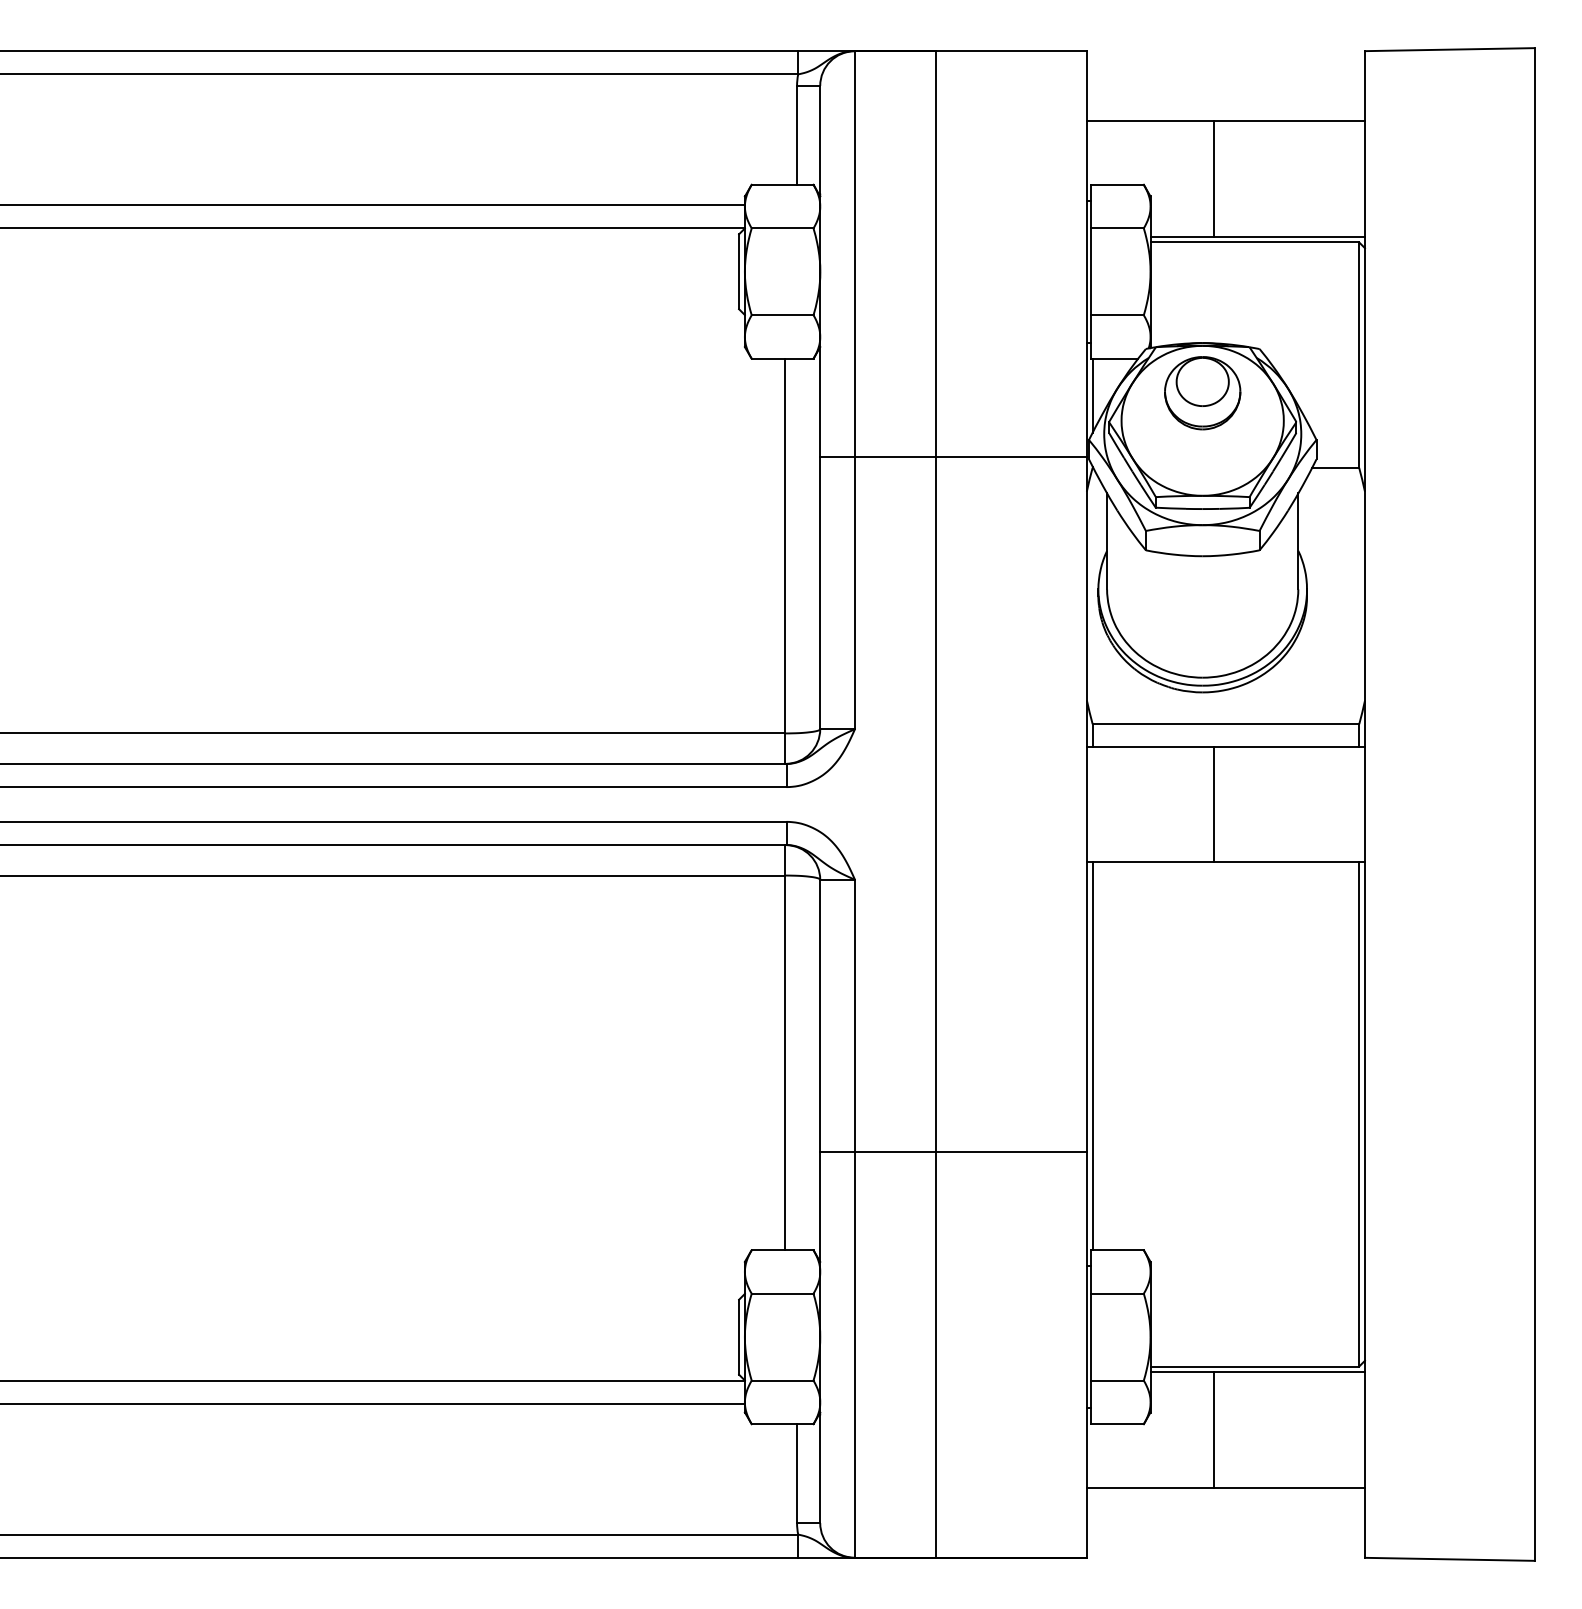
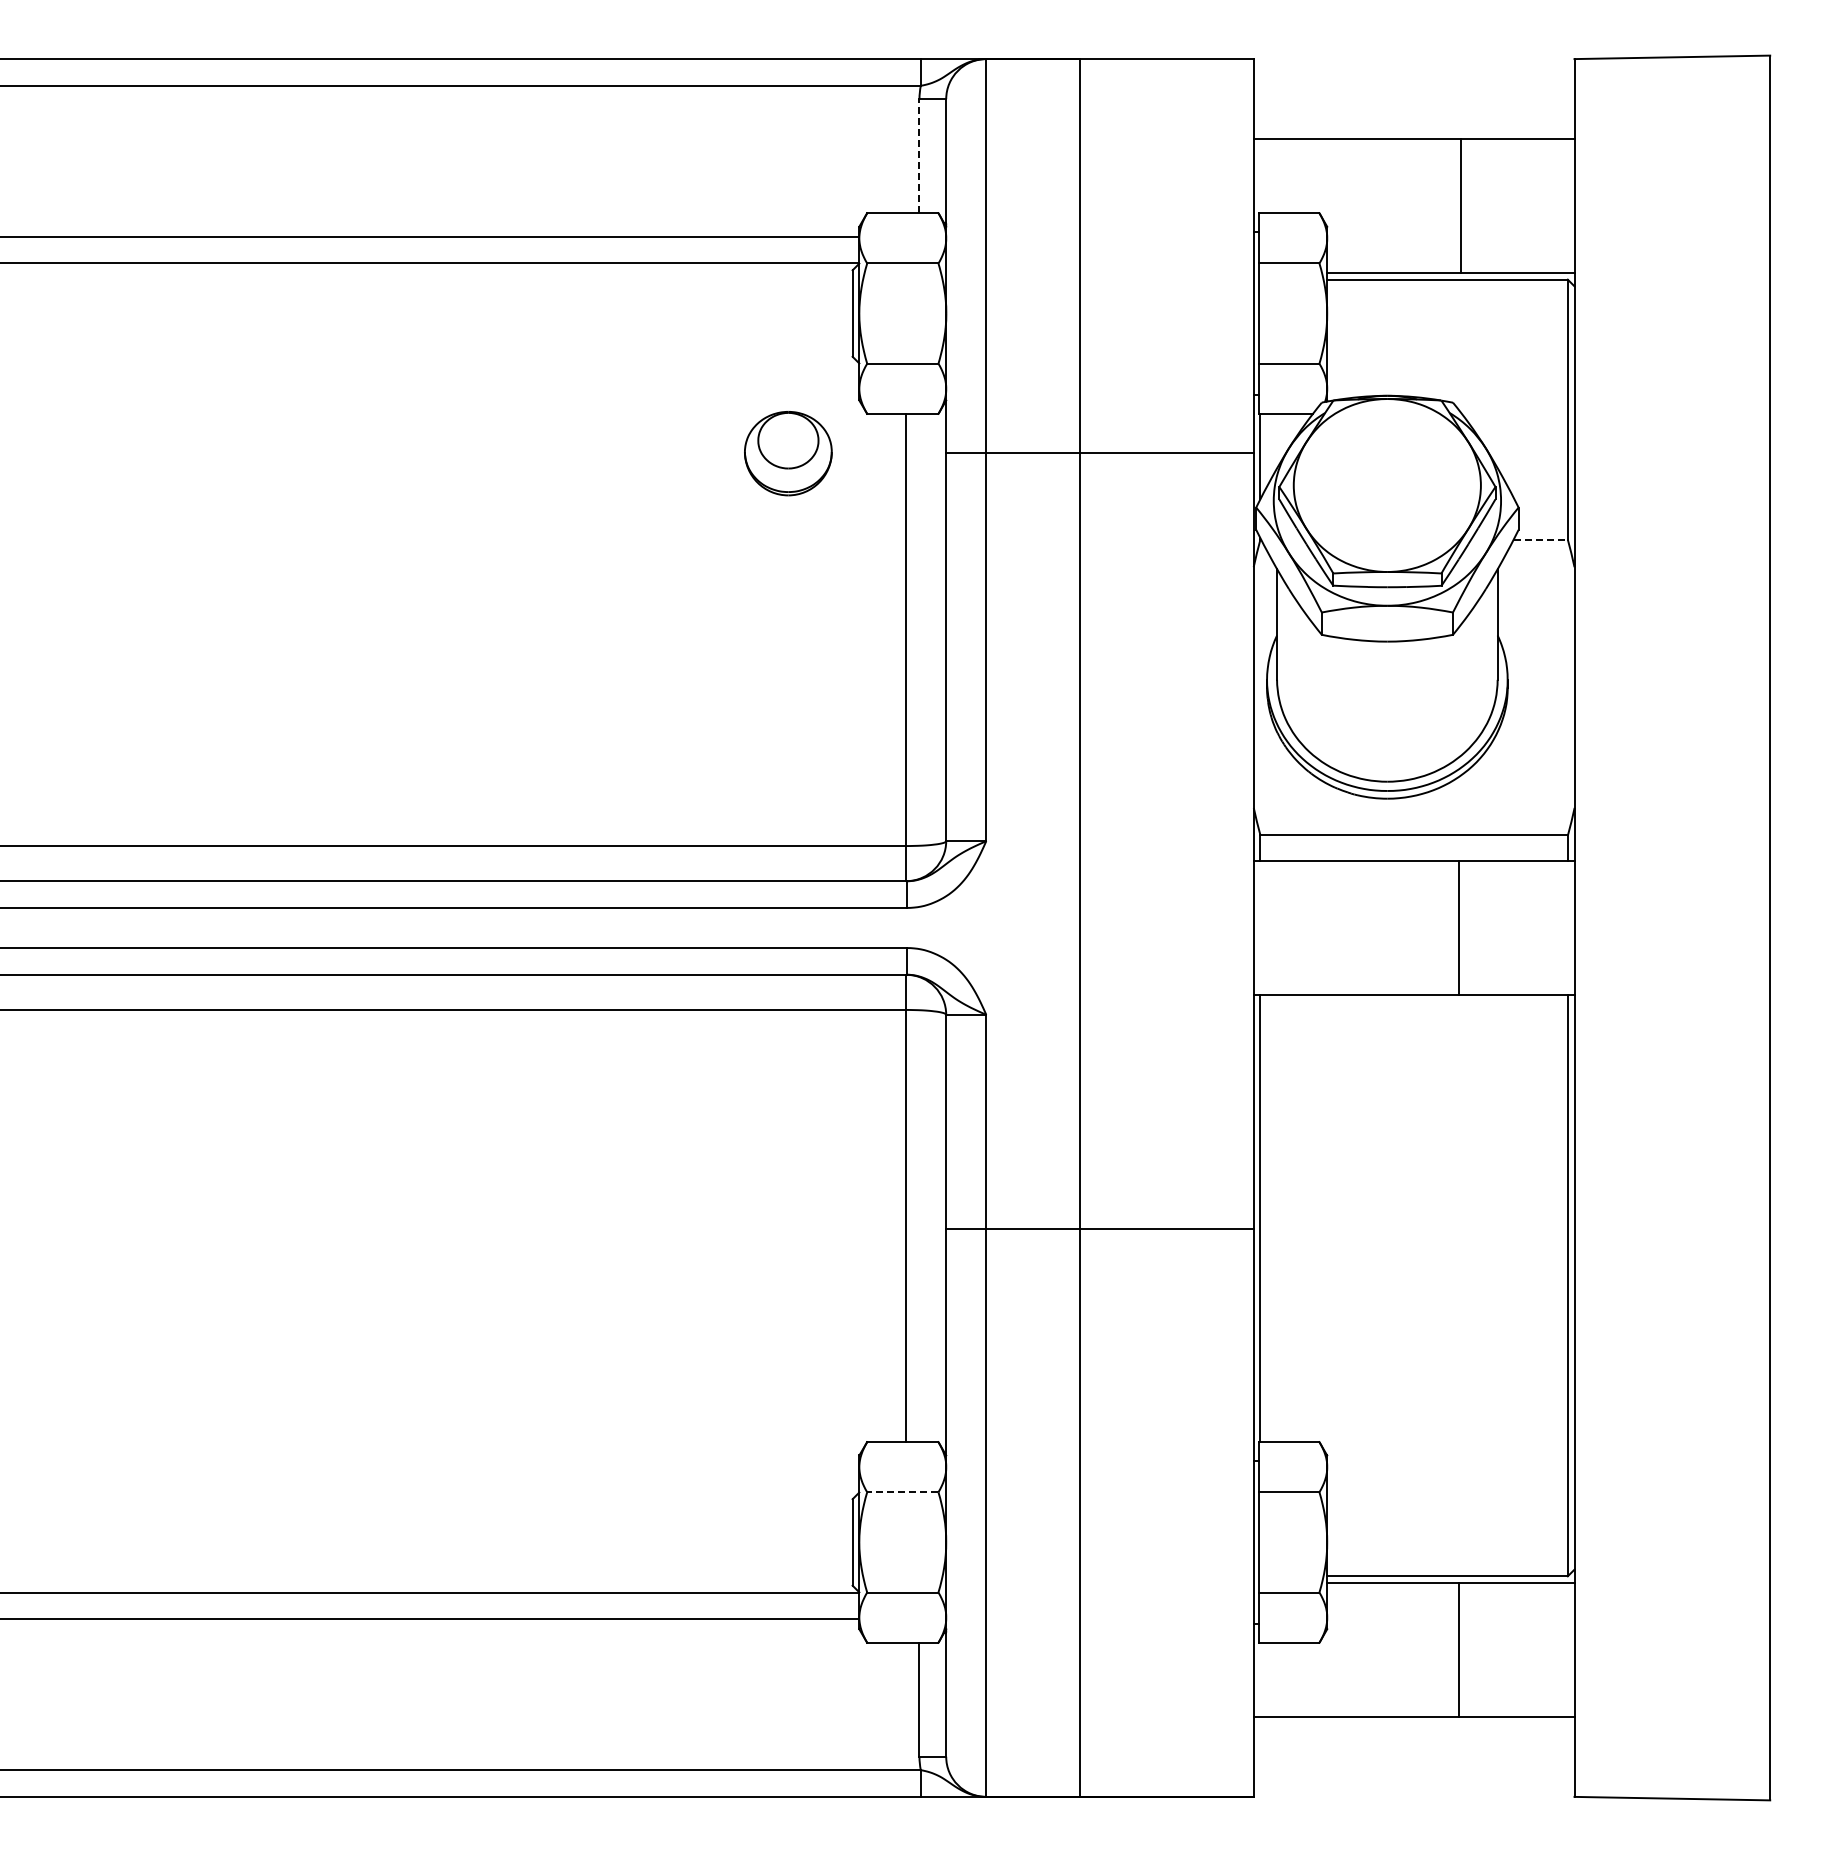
line: (797, 134) -> (919, 155), solid -> dashed
line: (1214, 178) -> (1460, 205), moved
part: (1202, 393) -> (788, 453), moved
line: (953, 456) -> (1099, 452), moved
line: (1336, 467) -> (1541, 539), solid -> dashed
line: (1214, 804) -> (1458, 927), moved
line: (953, 1152) -> (1099, 1229), moved
line: (782, 1293) -> (902, 1492), solid -> dashed
line: (1214, 1430) -> (1458, 1649), moved

